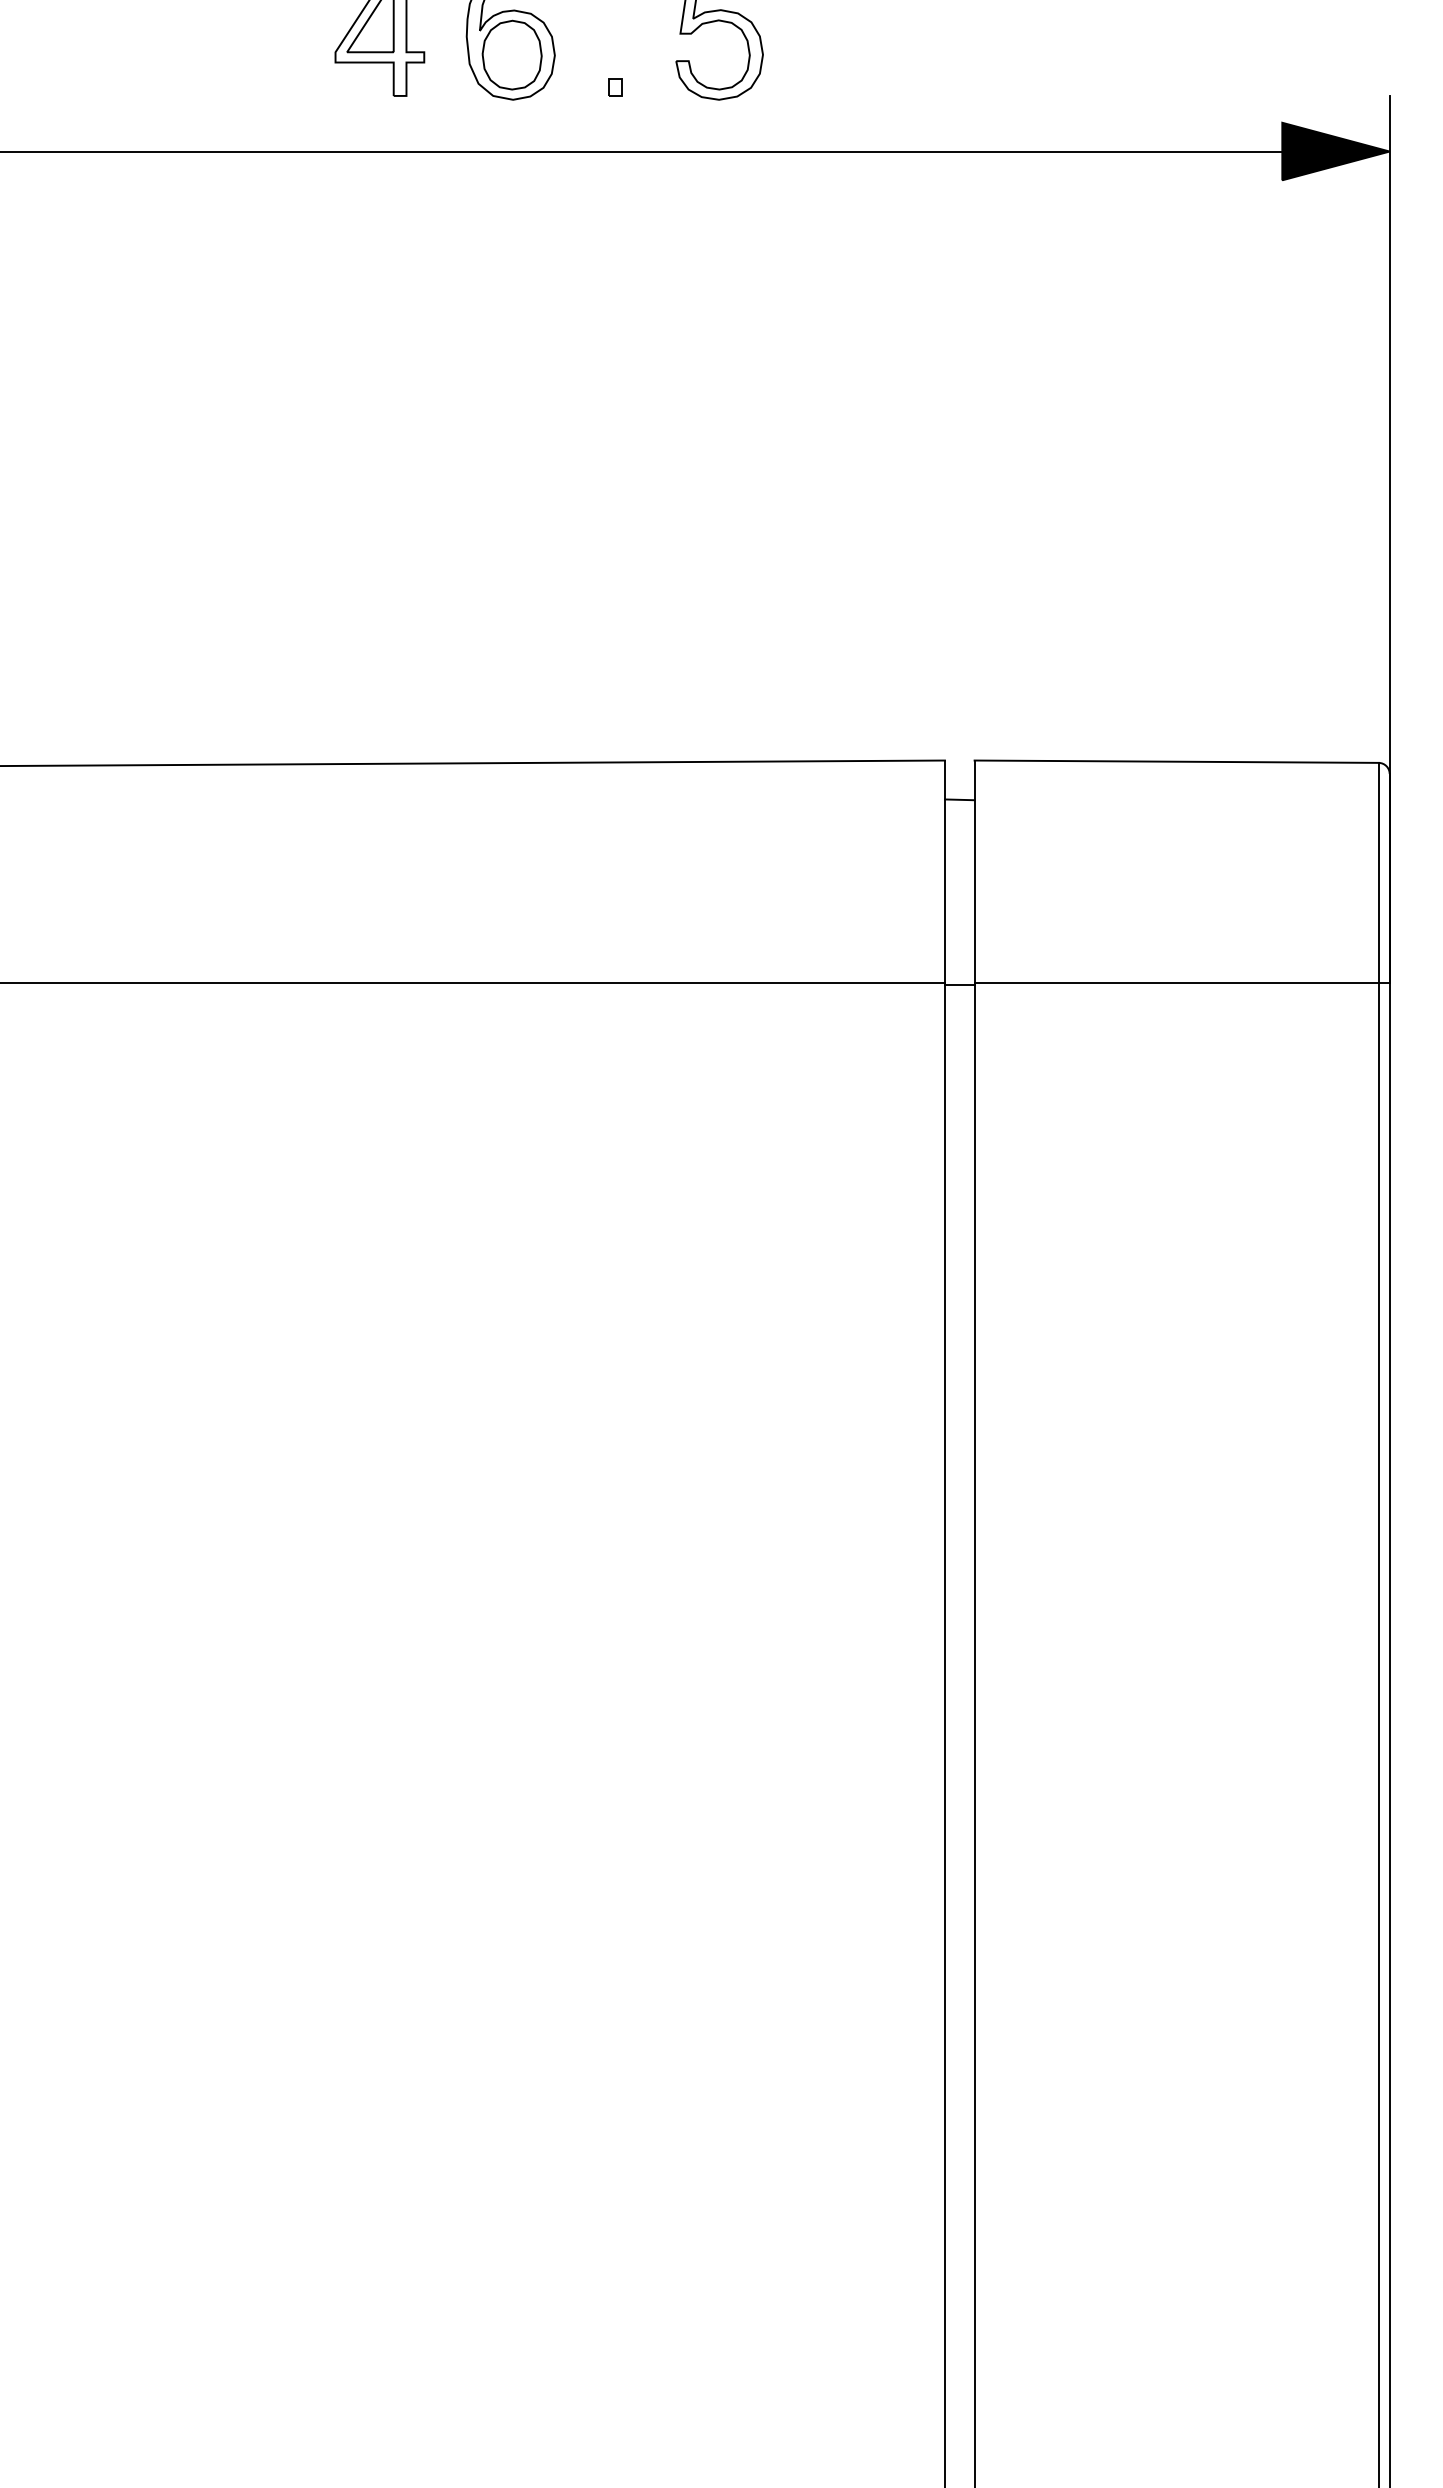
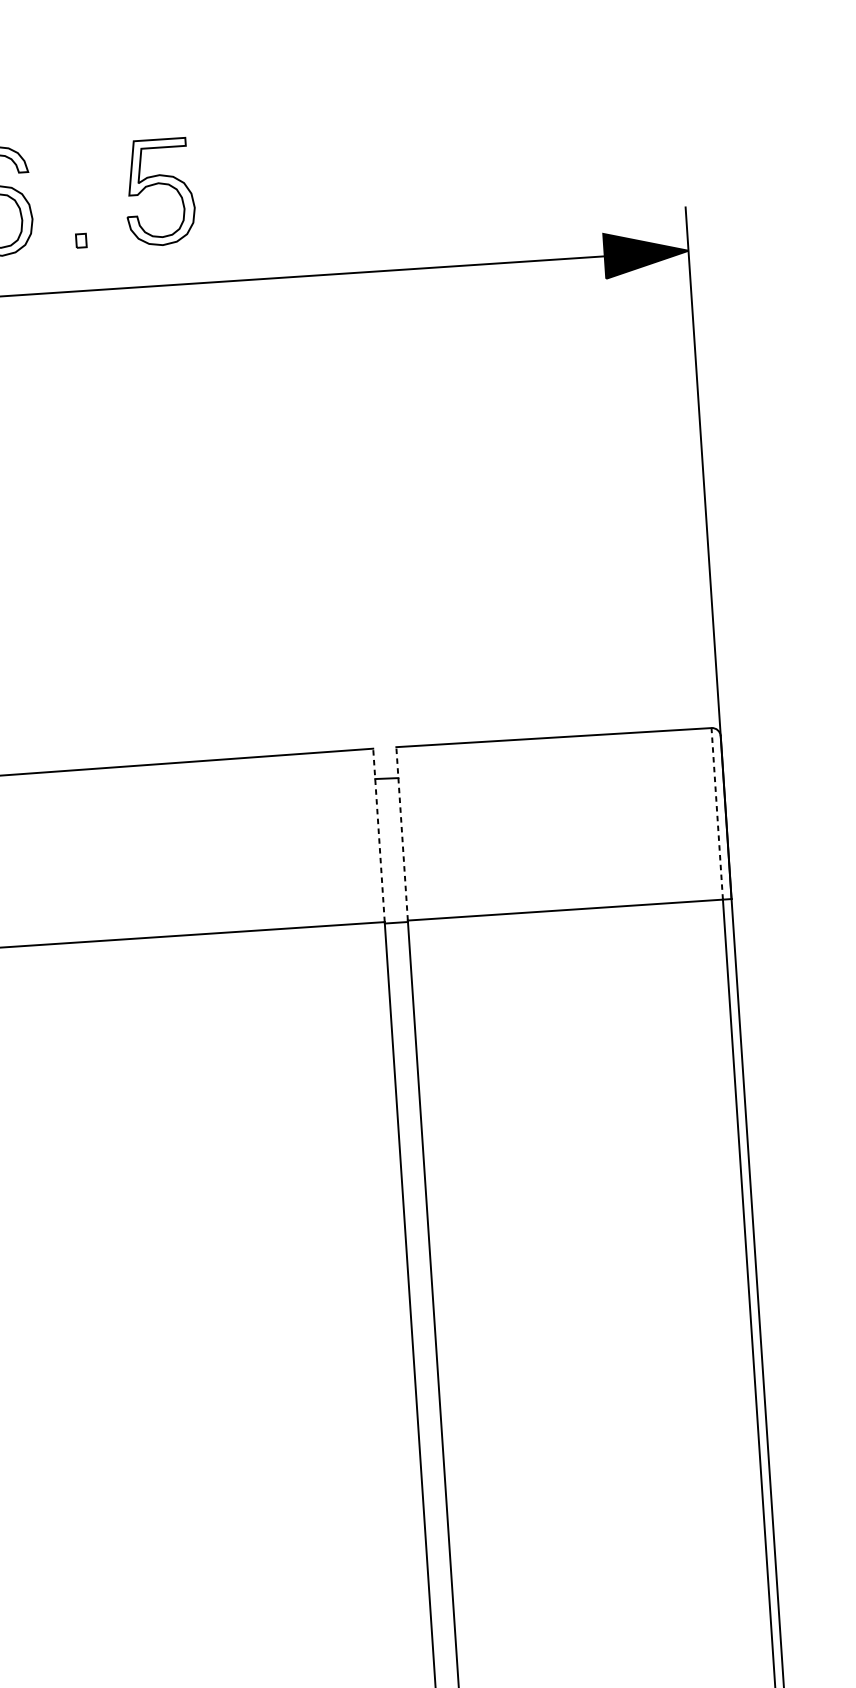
line: (944, 871) -> (378, 835), solid -> dashed
line: (974, 871) -> (402, 833), solid -> dashed
line: (1378, 872) -> (717, 813), solid -> dashed

